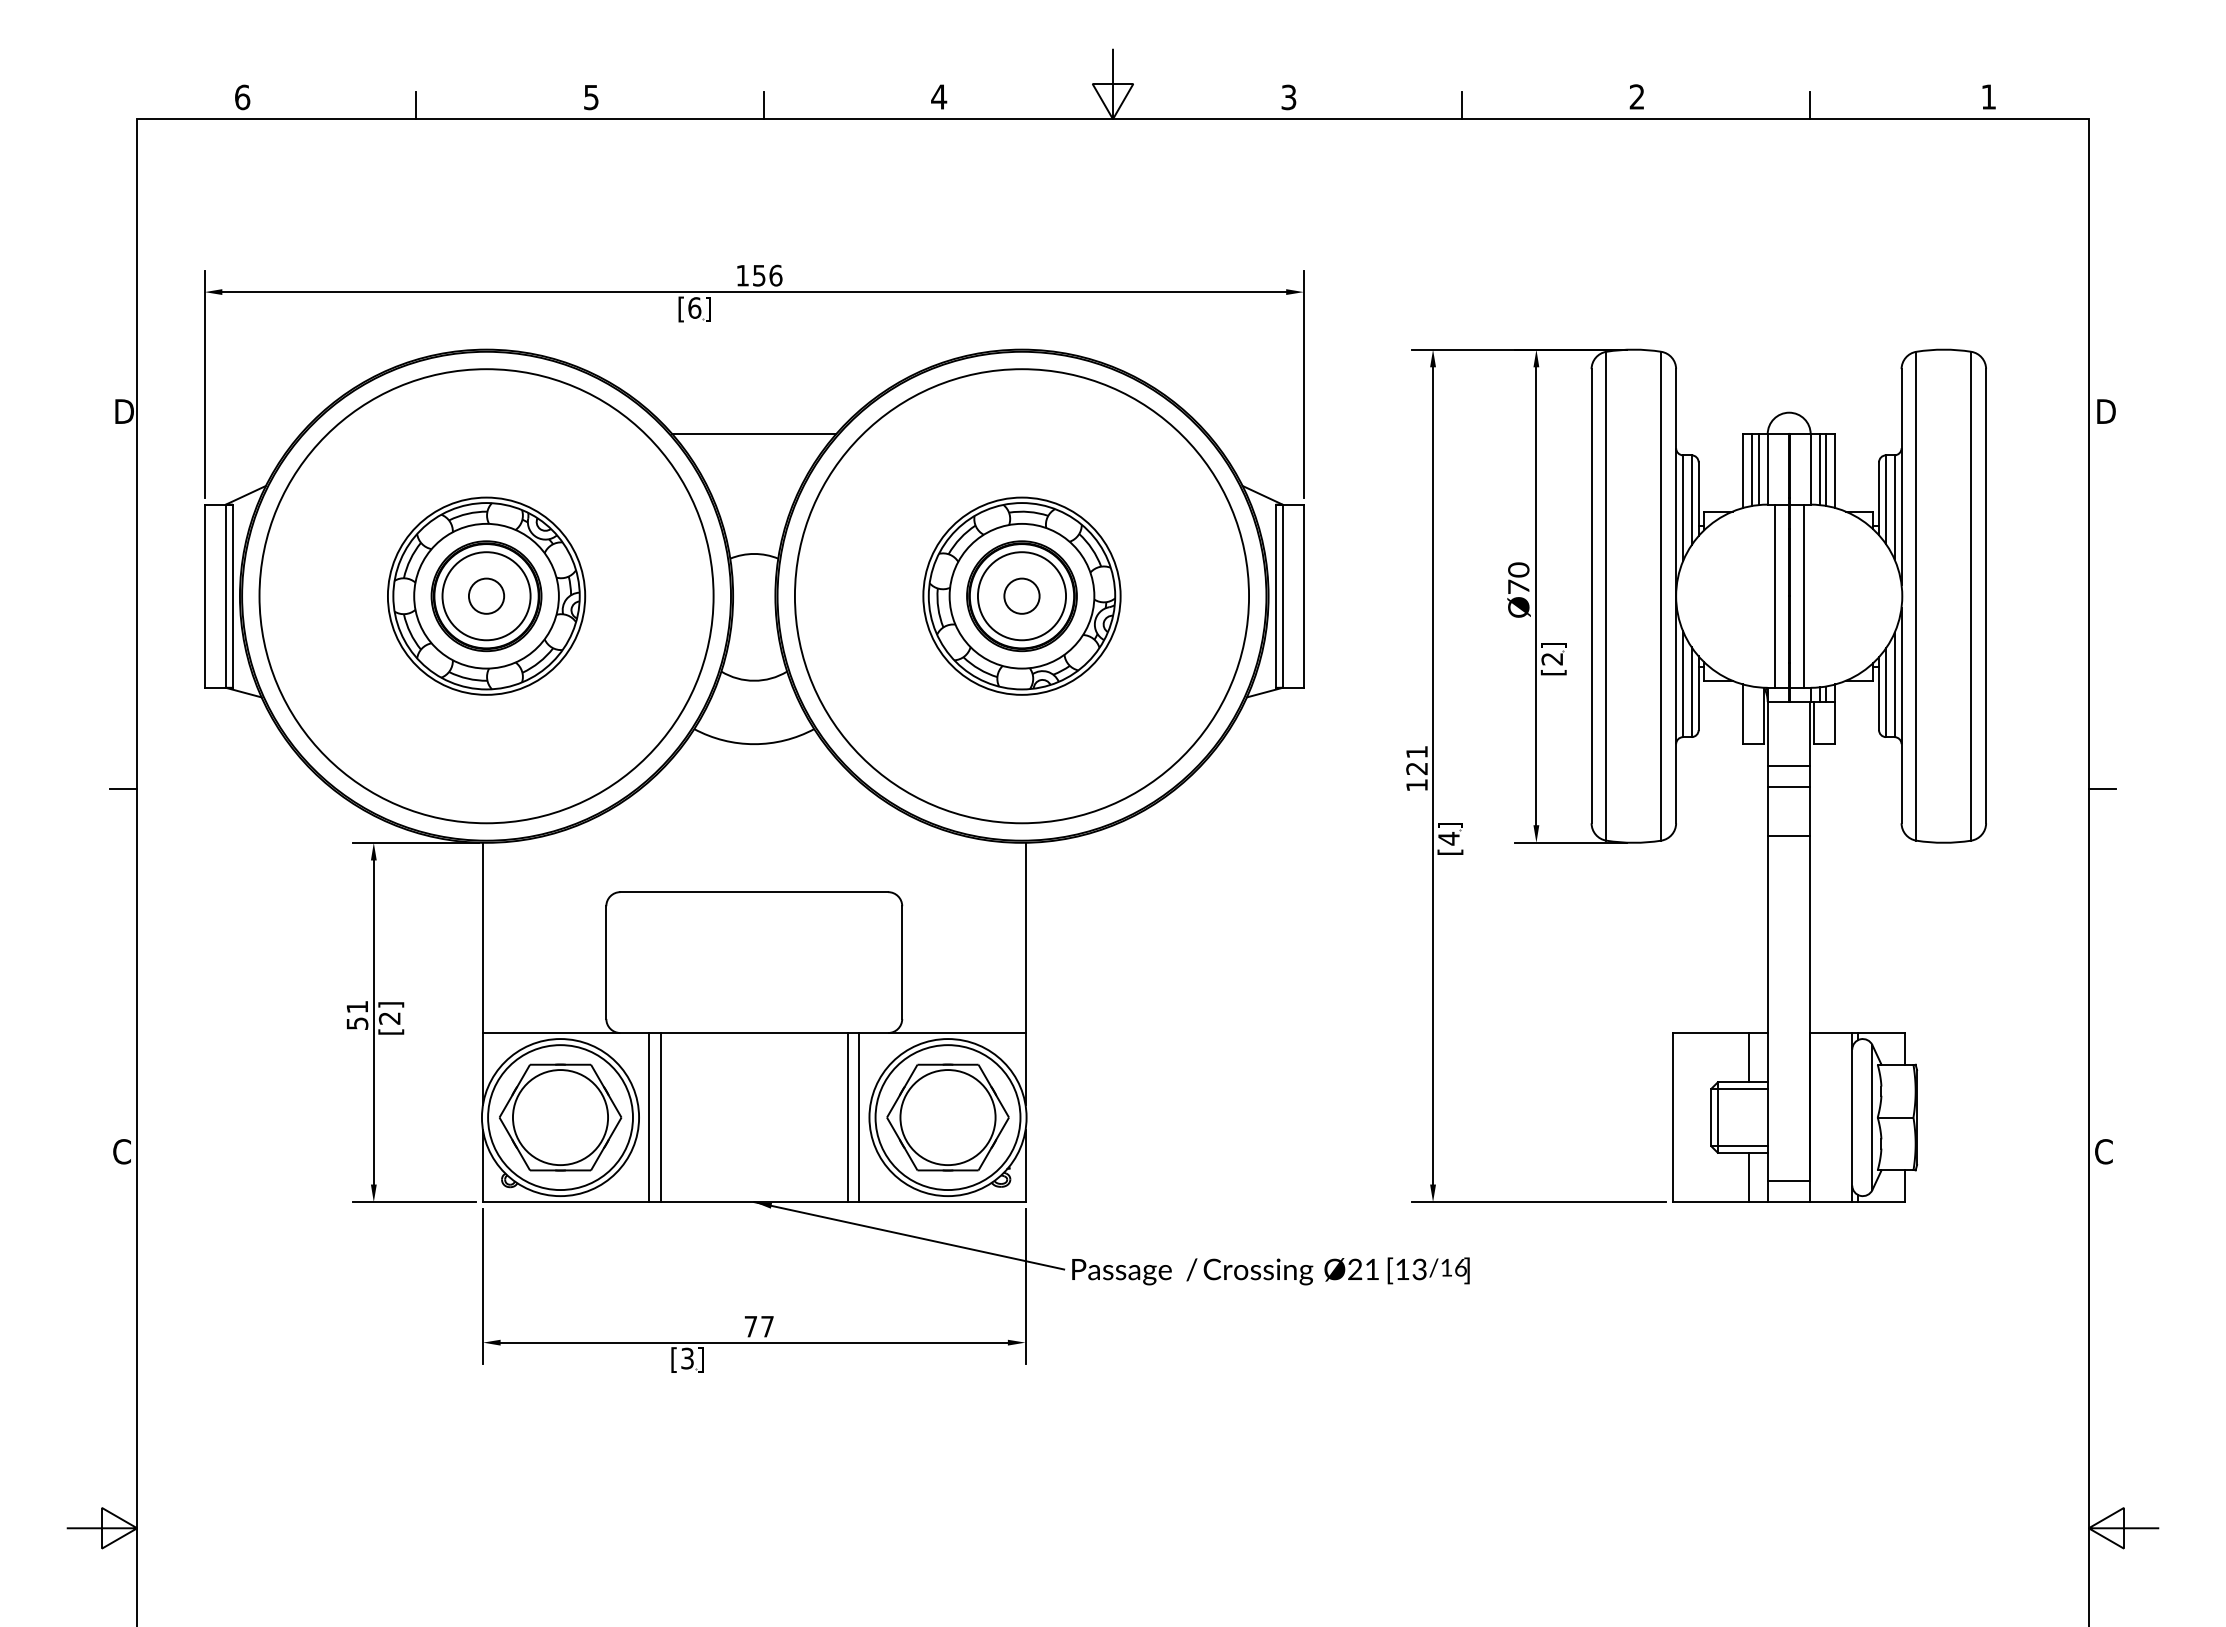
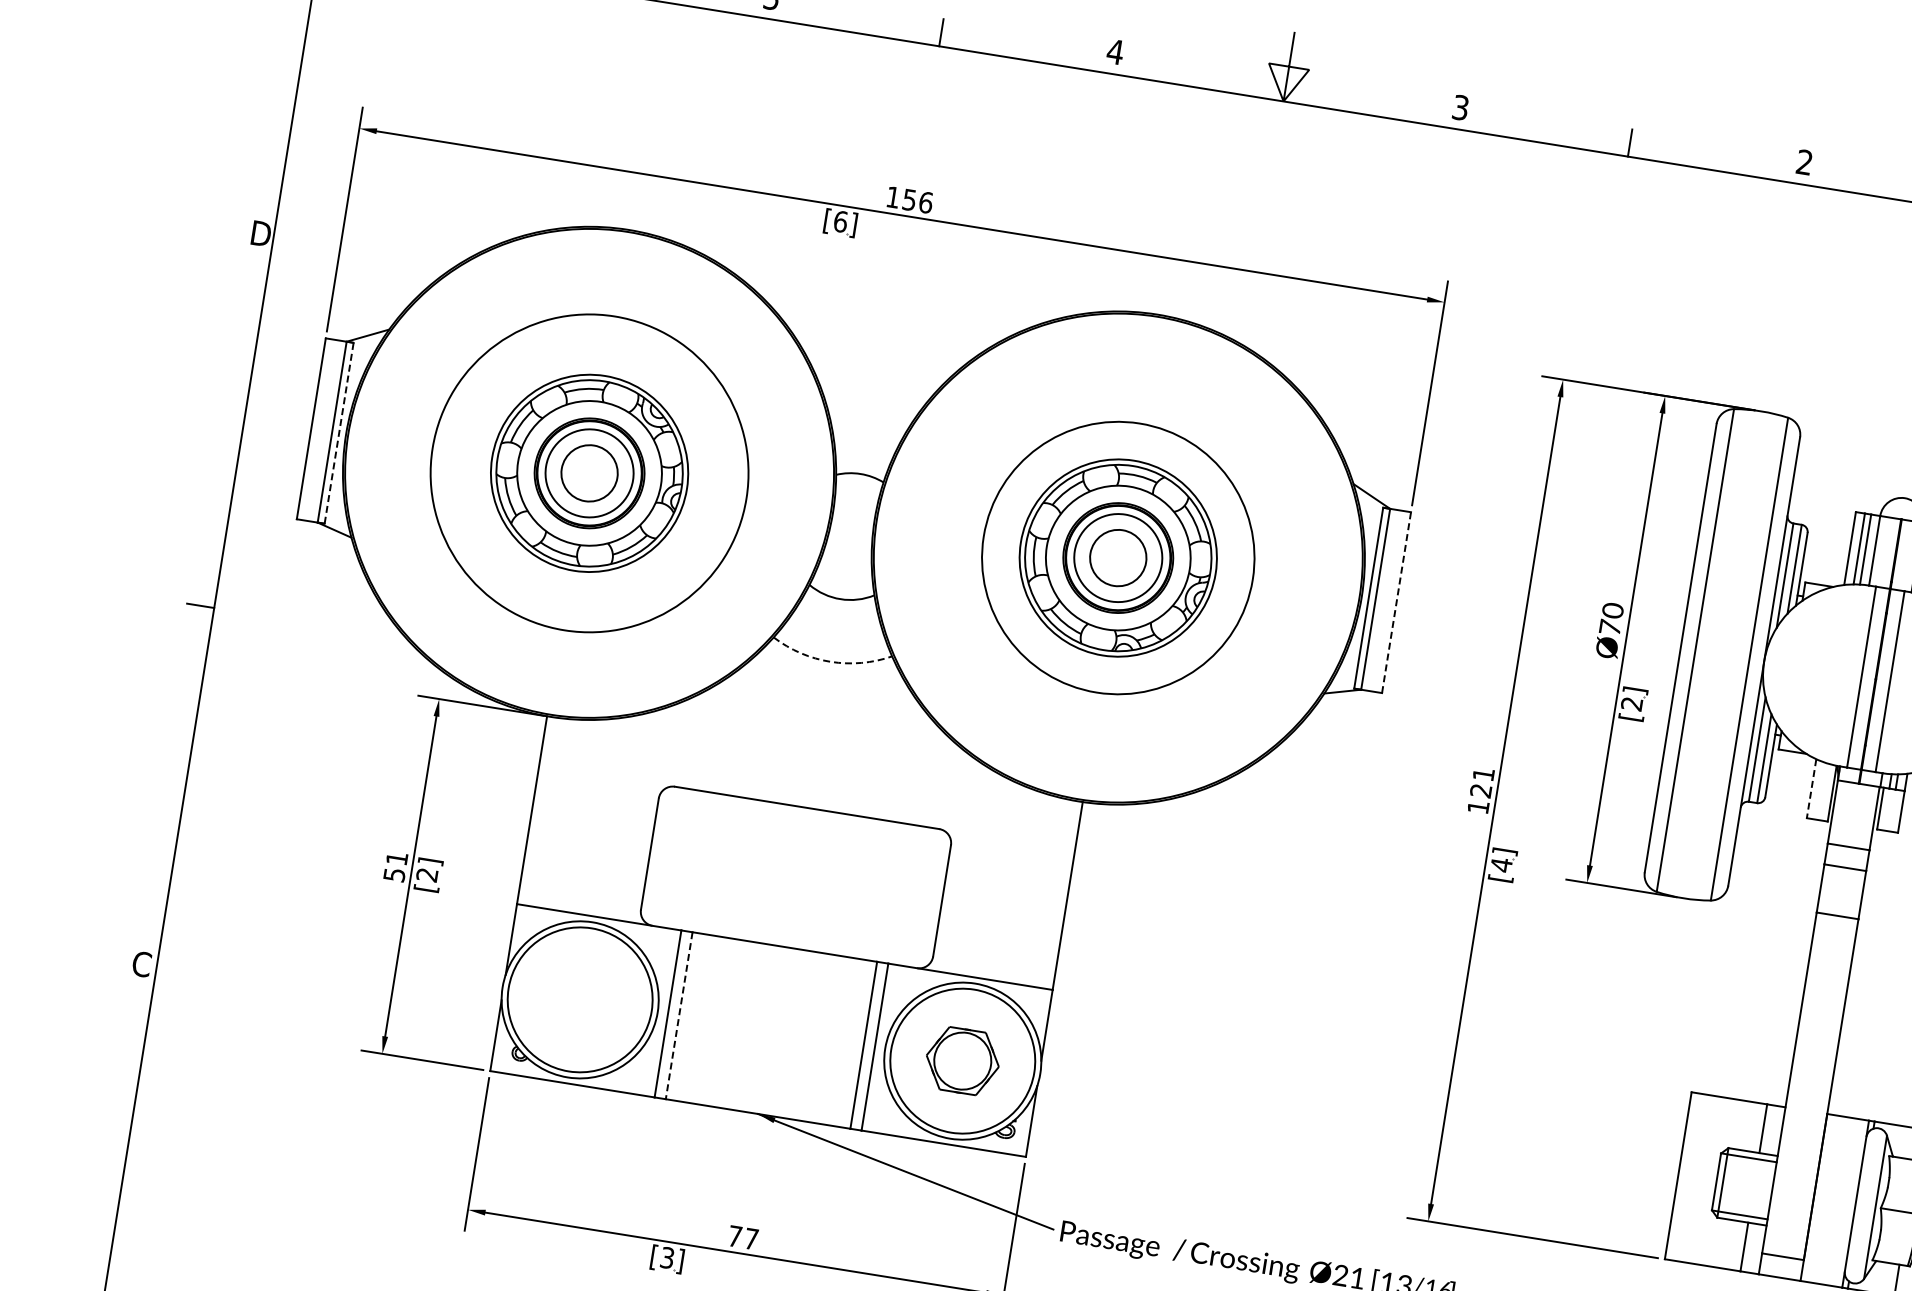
line: (754, 434) -> (879, 356), removed
circle: (486, 595) -> (589, 472), size x1.6
circle: (1021, 595) -> (1117, 557), size x1.6
line: (232, 596) -> (338, 433), solid -> dashed
circle: (486, 596) -> (589, 473), size x0.7
circle: (1021, 596) -> (1117, 558), size x0.6
line: (1303, 596) -> (1396, 602), solid -> dashed
line: (1743, 714) -> (1812, 788), solid -> dashed
arc: (754, 744) -> (830, 662), solid -> dashed
part: (560, 1117) -> (580, 999), removed
line: (660, 1117) -> (678, 1015), solid -> dashed
part: (947, 1117) -> (962, 1060), size x0.6

